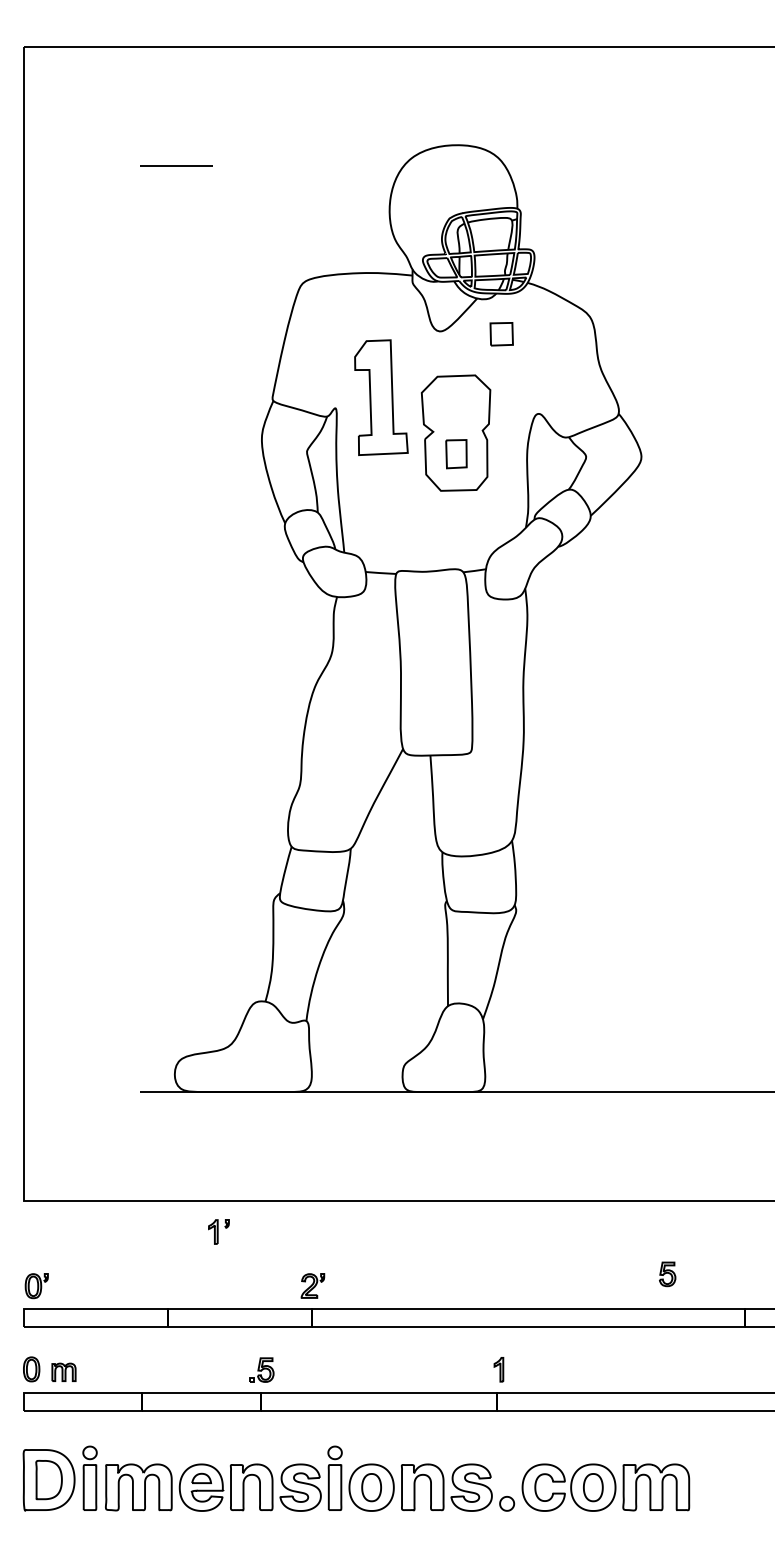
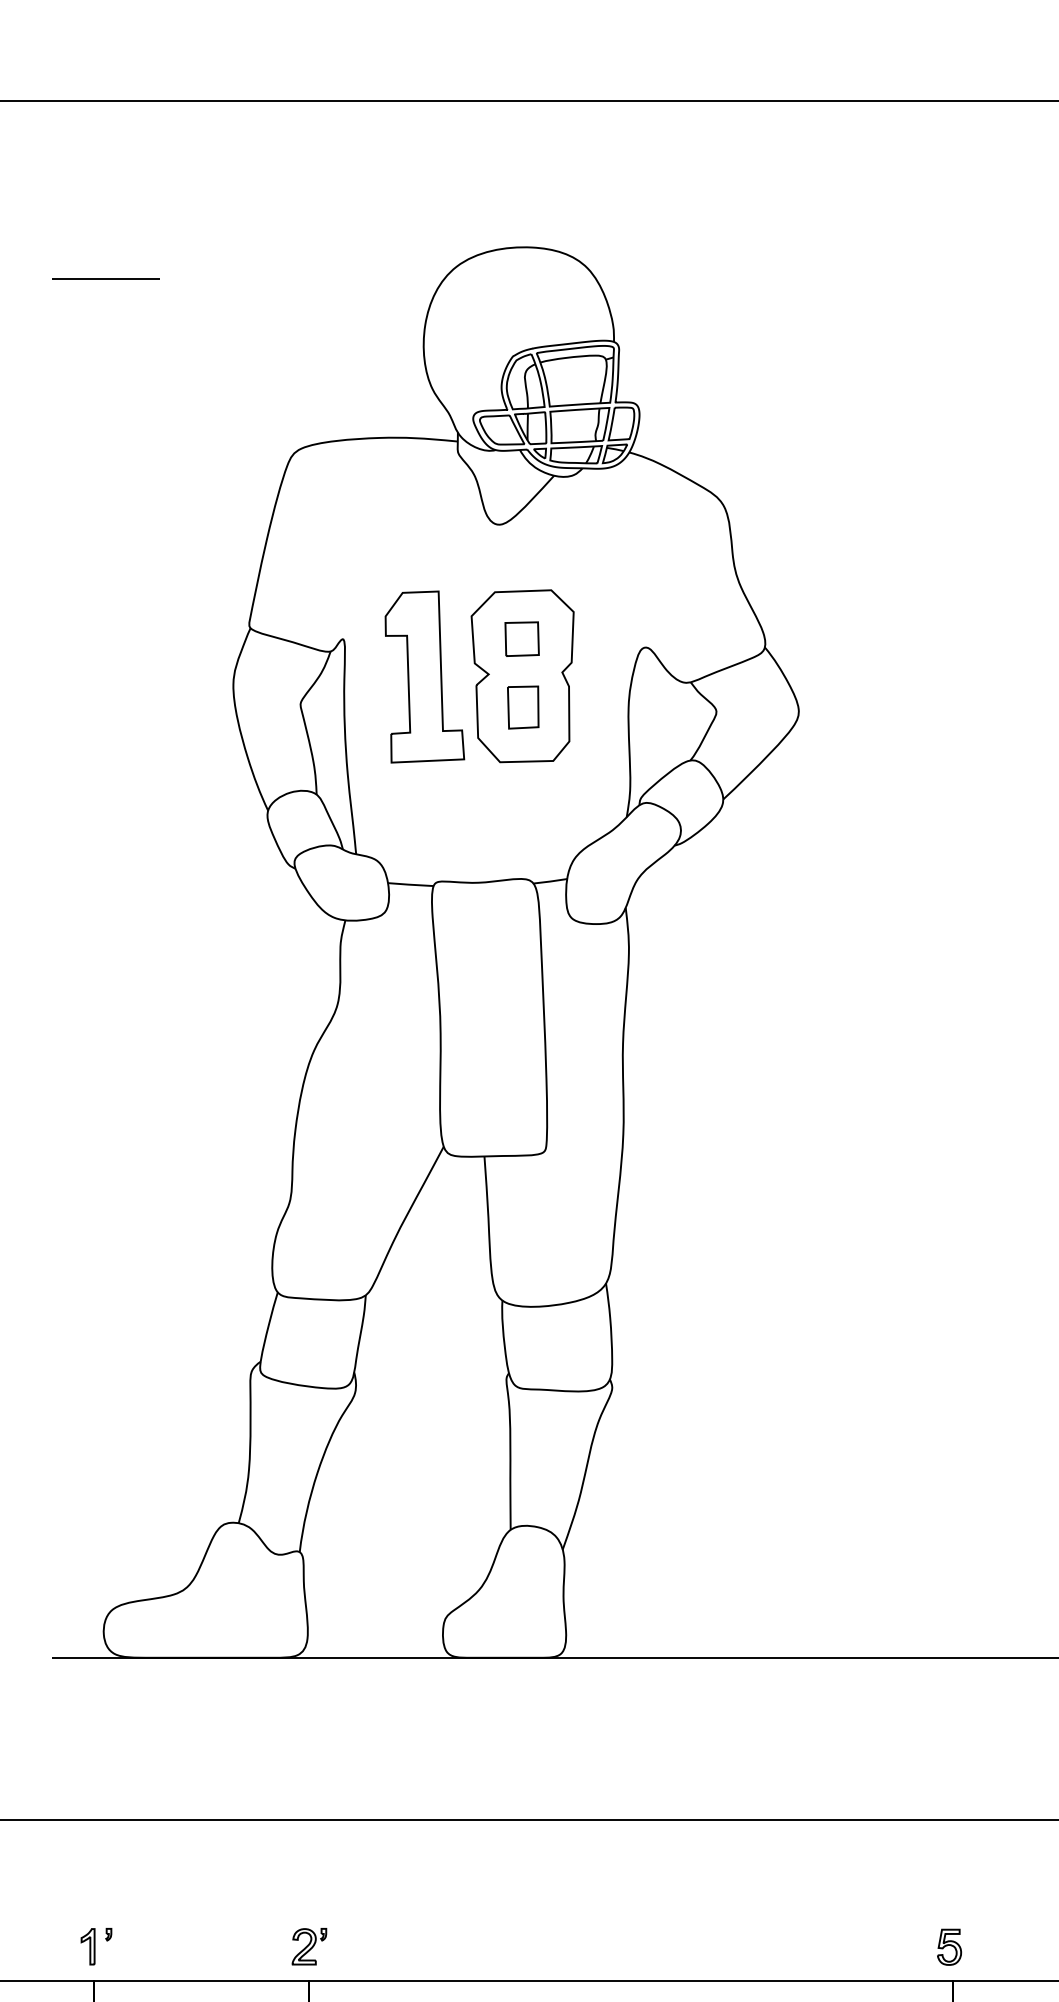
part: (501, 334) -> (521, 639), moved
part: (381, 397) -> (424, 676), moved
part: (218, 1231) -> (95, 1946), moved
part: (667, 1274) -> (949, 1947), moved

